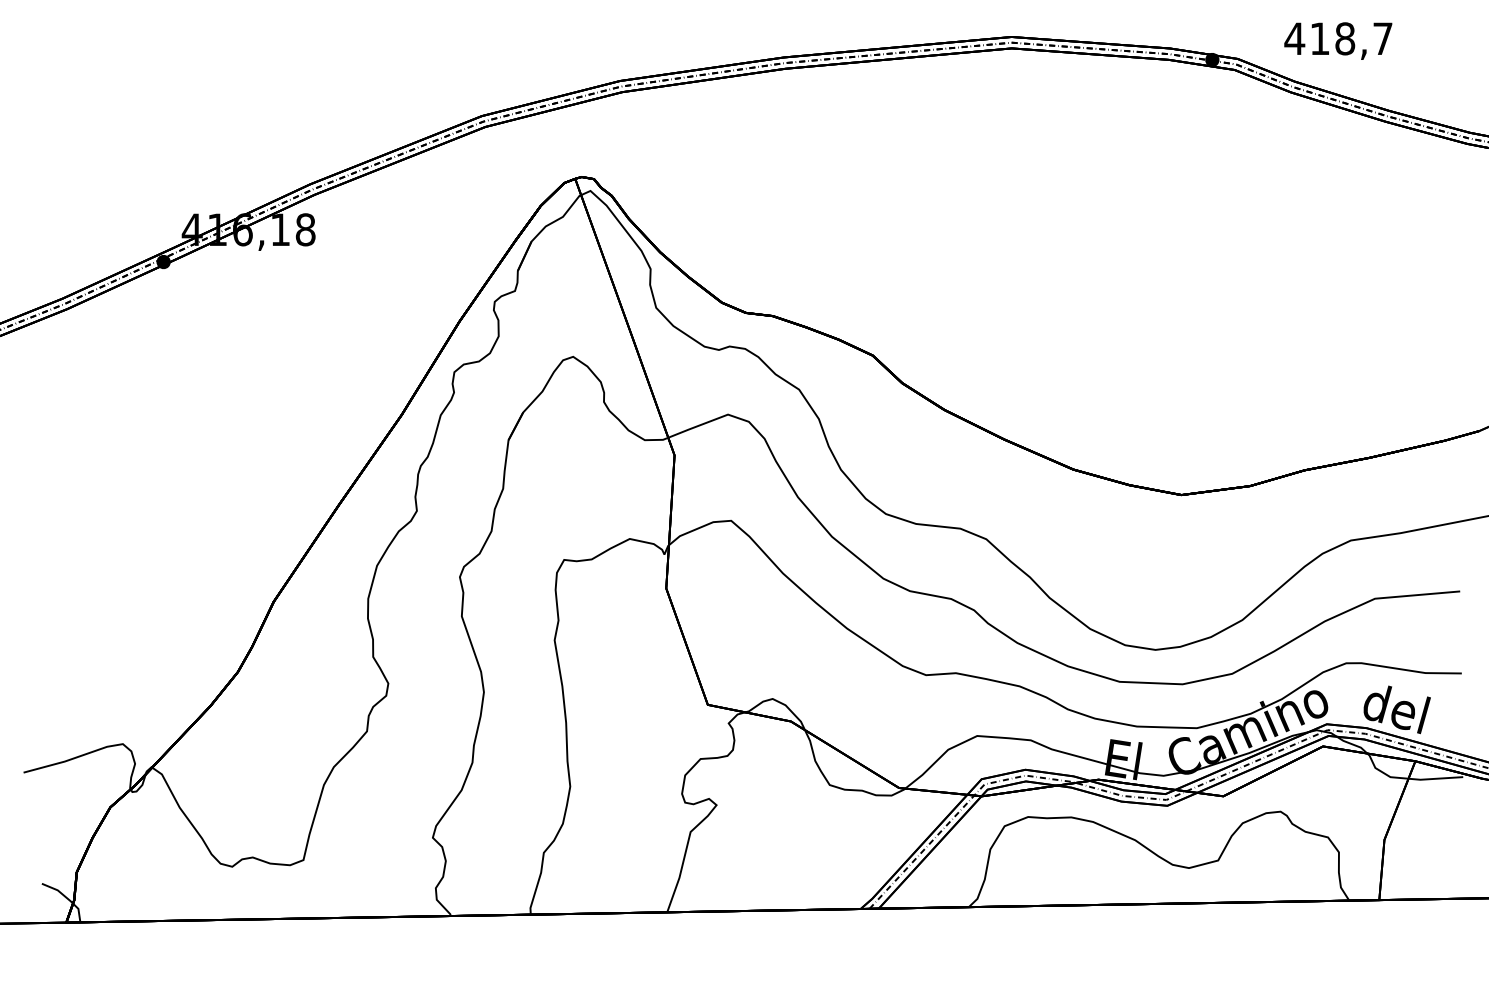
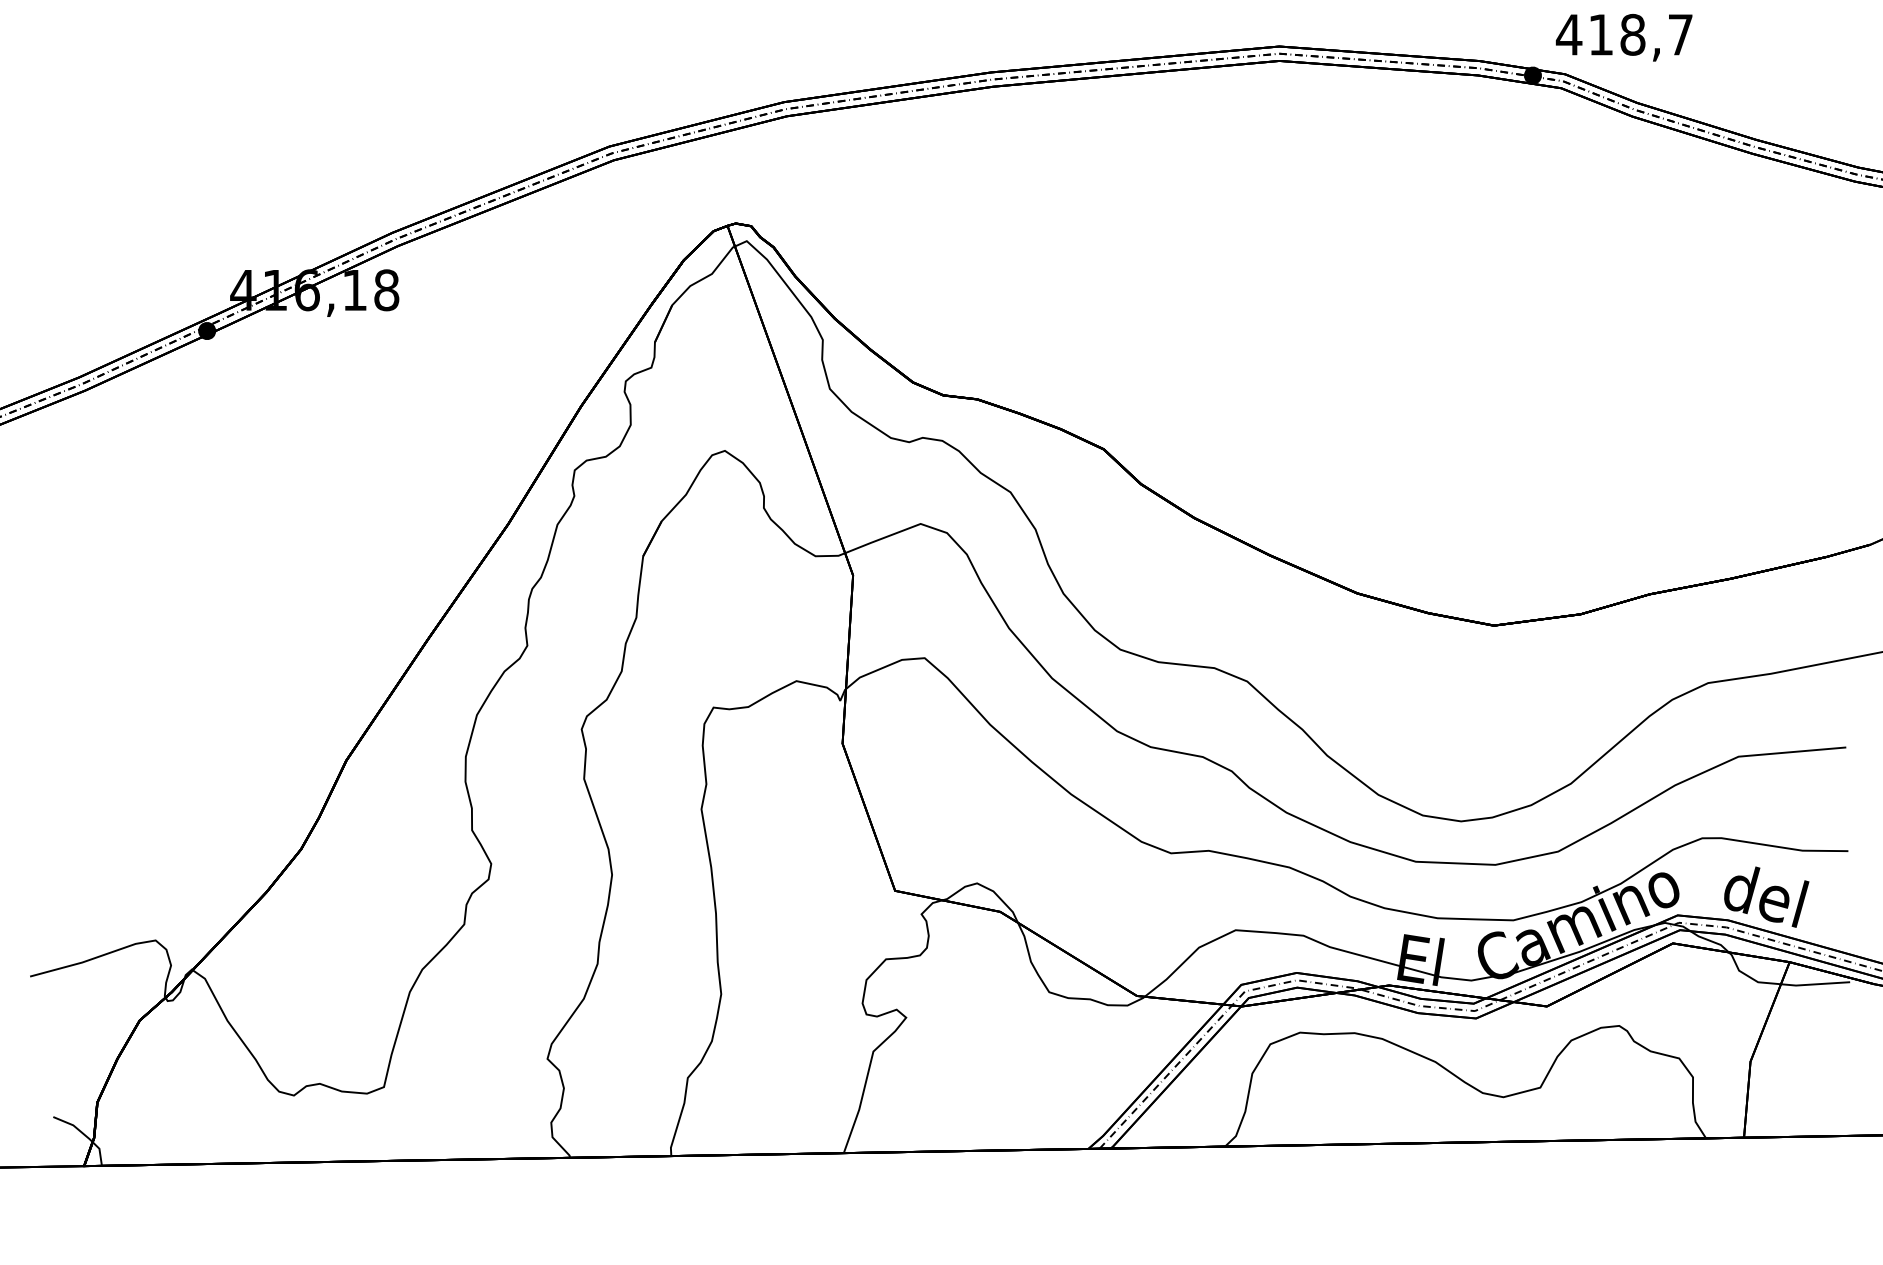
text: (1337, 40) -> (1623, 37), moved

